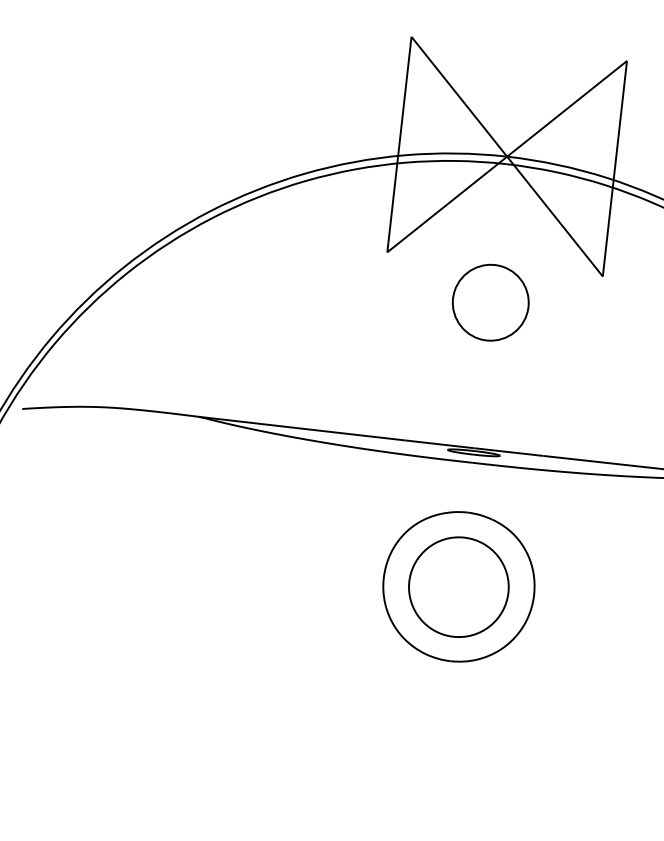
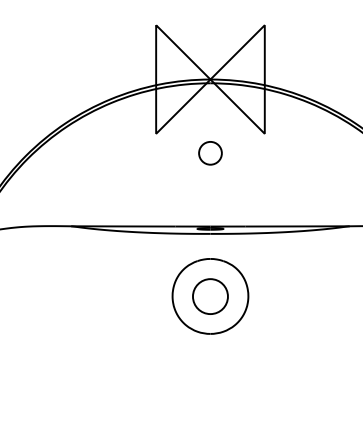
circle: (490, 303) -> (210, 153), size x0.6
circle: (458, 586) -> (210, 296), size x0.7

